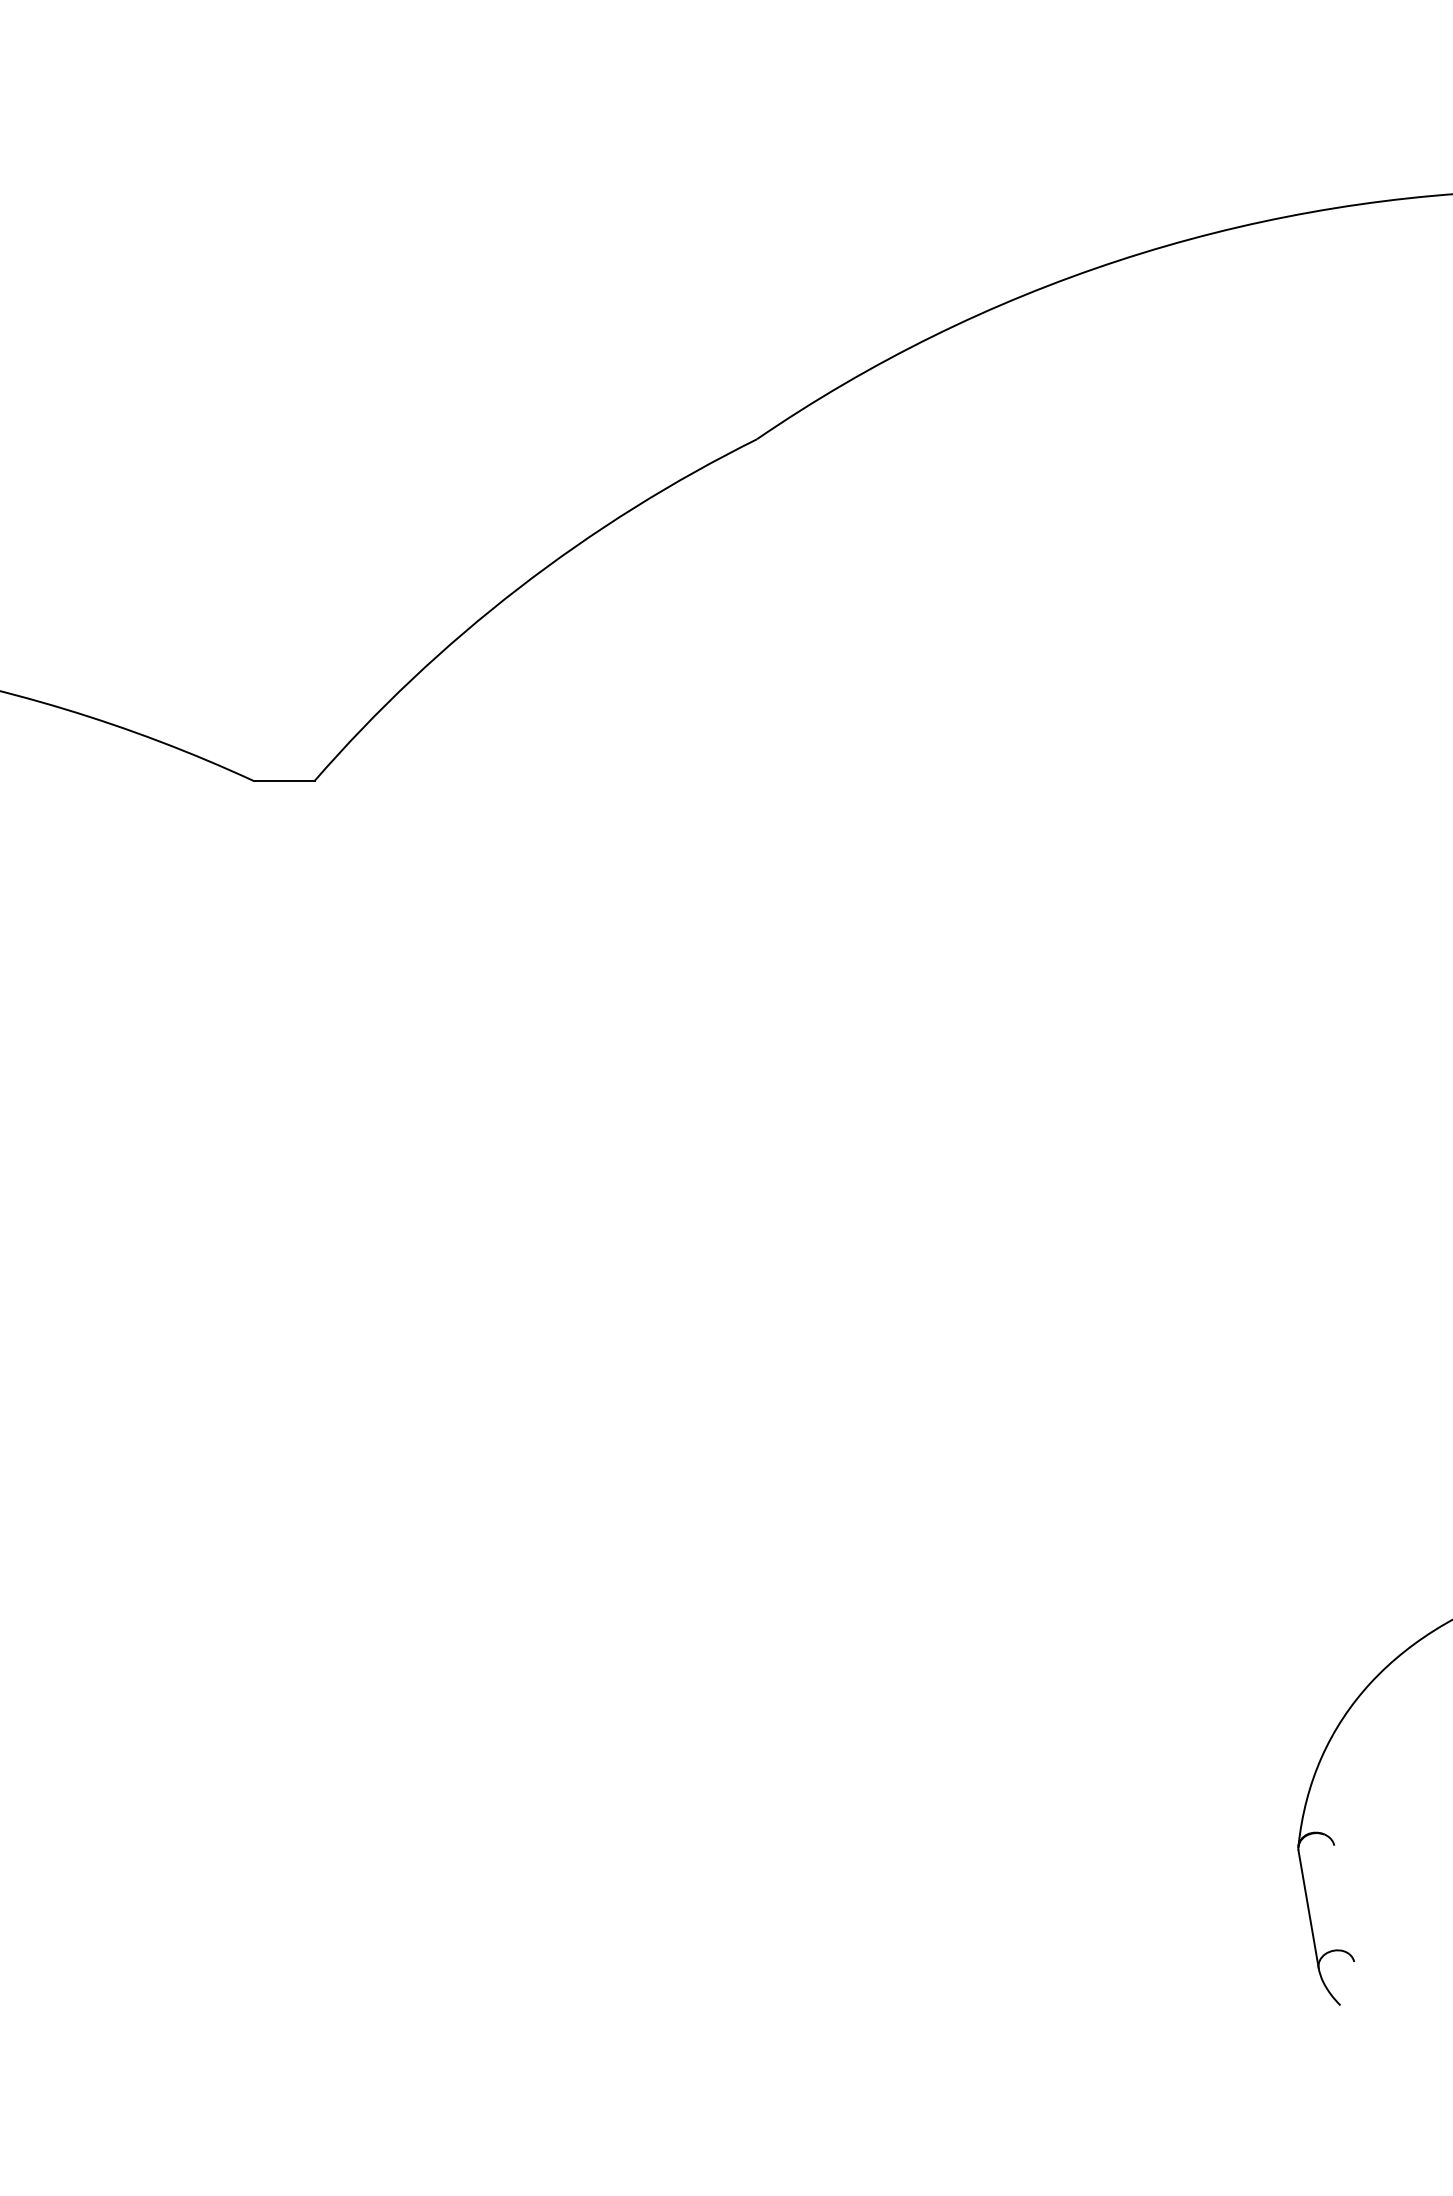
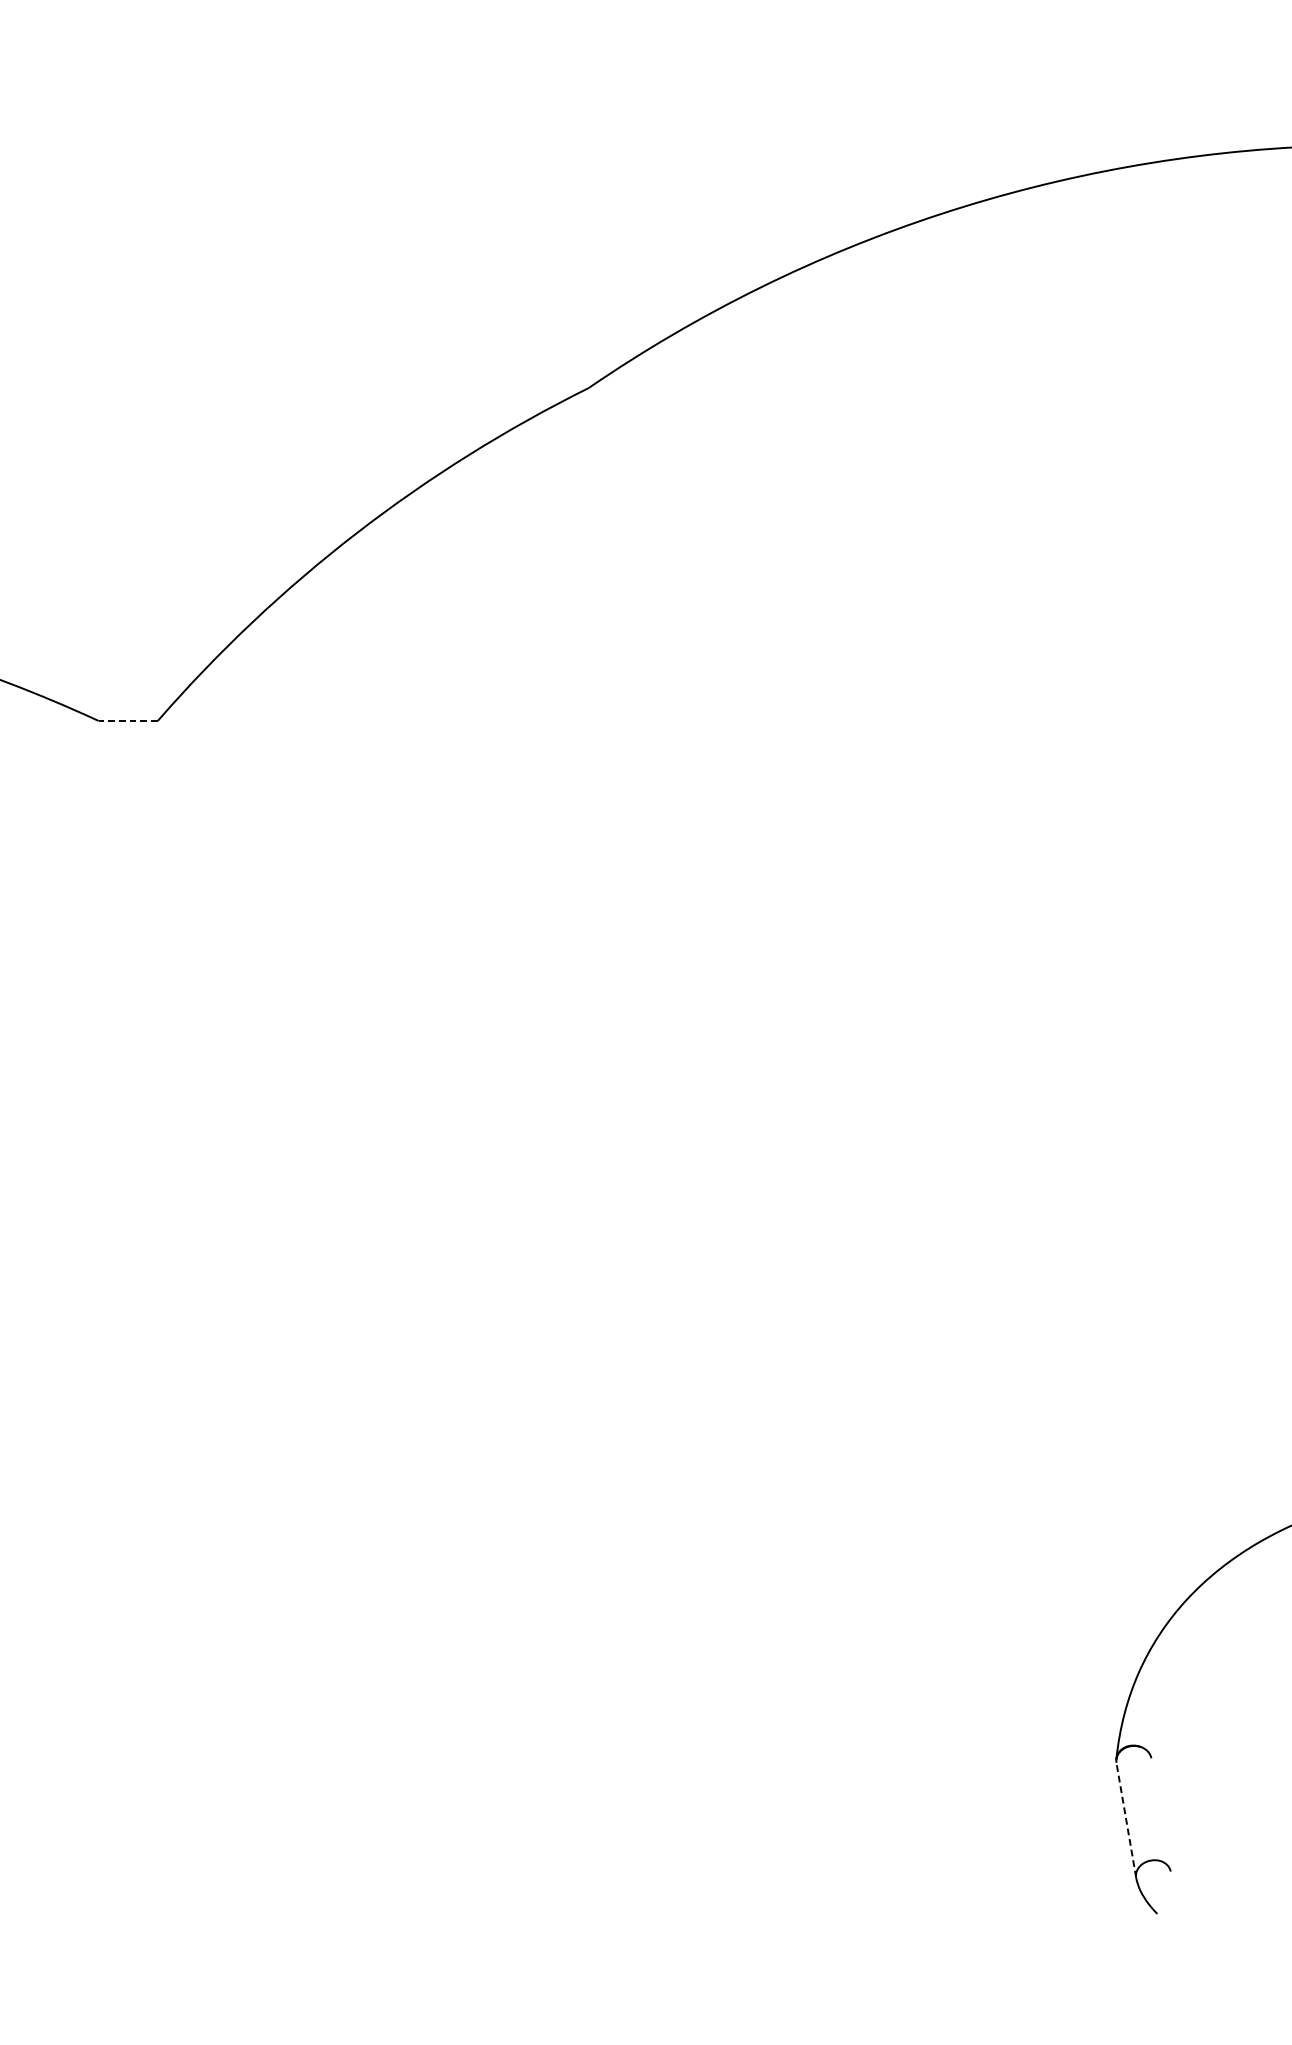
line: (283, 781) -> (127, 721), solid -> dashed
line: (1308, 1909) -> (1126, 1820), solid -> dashed

